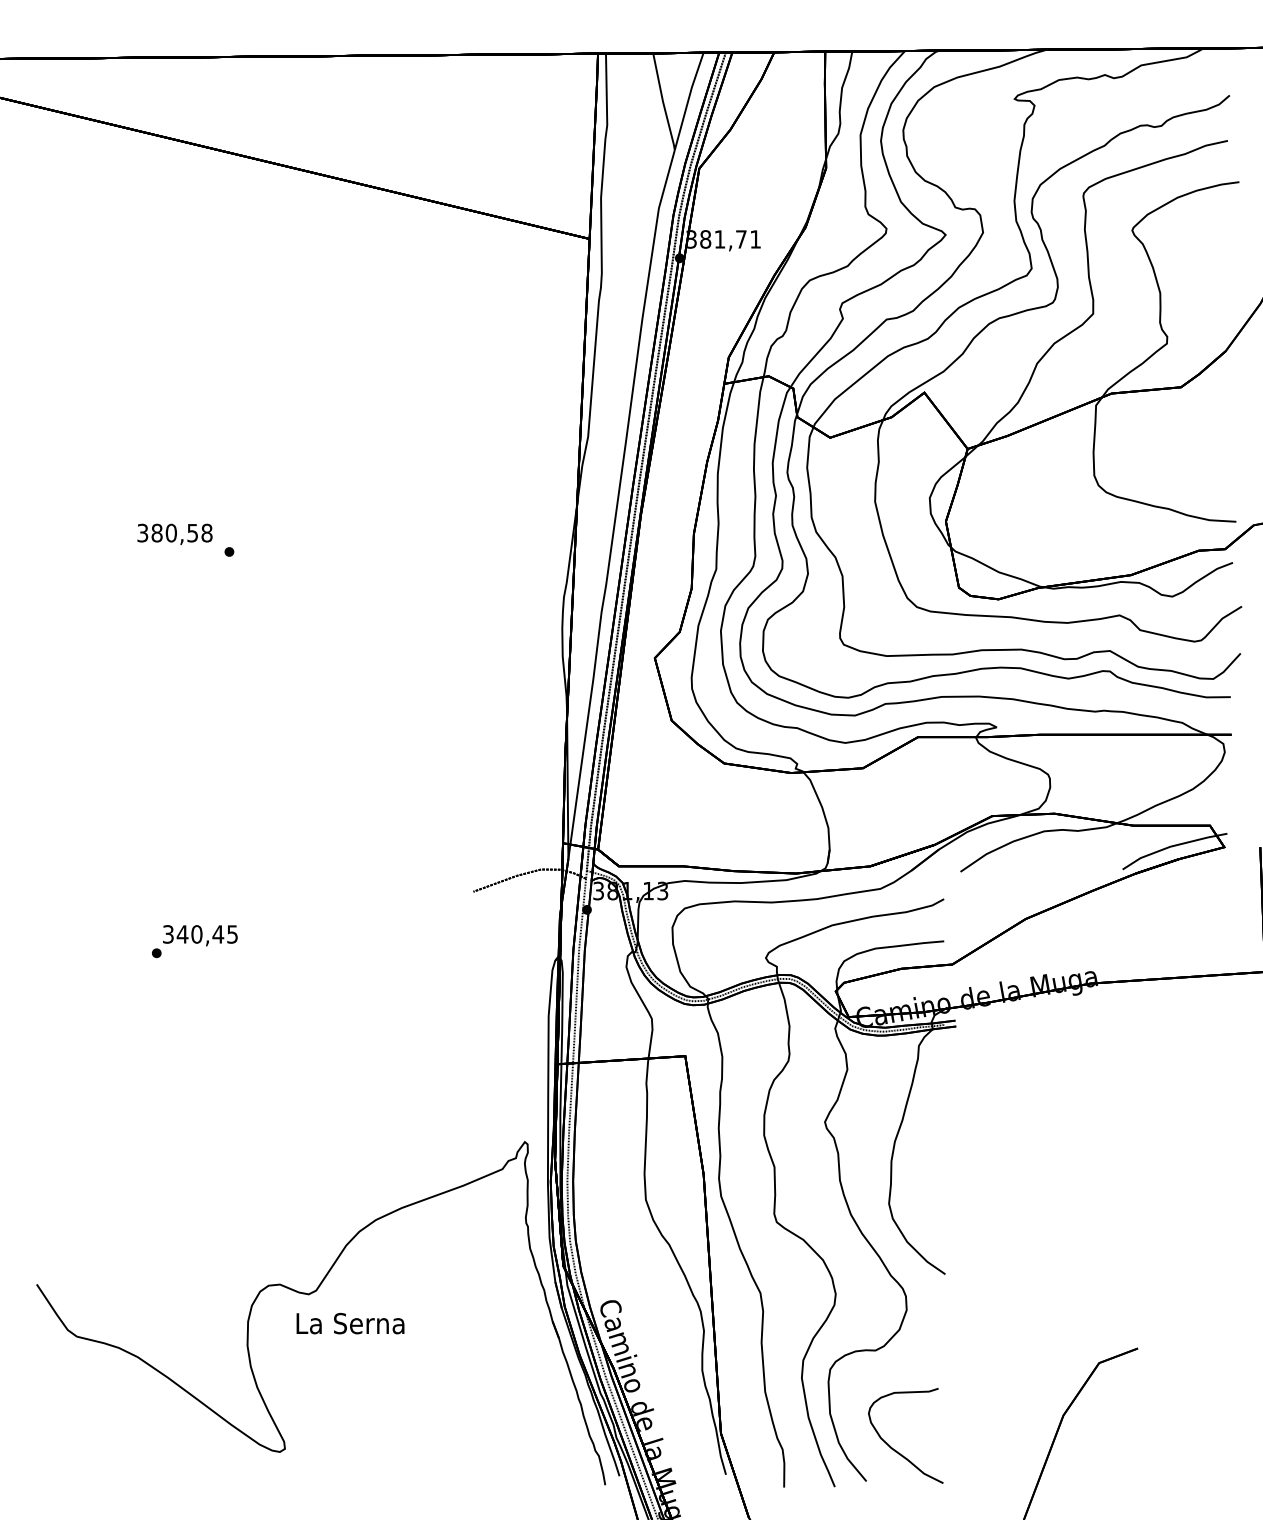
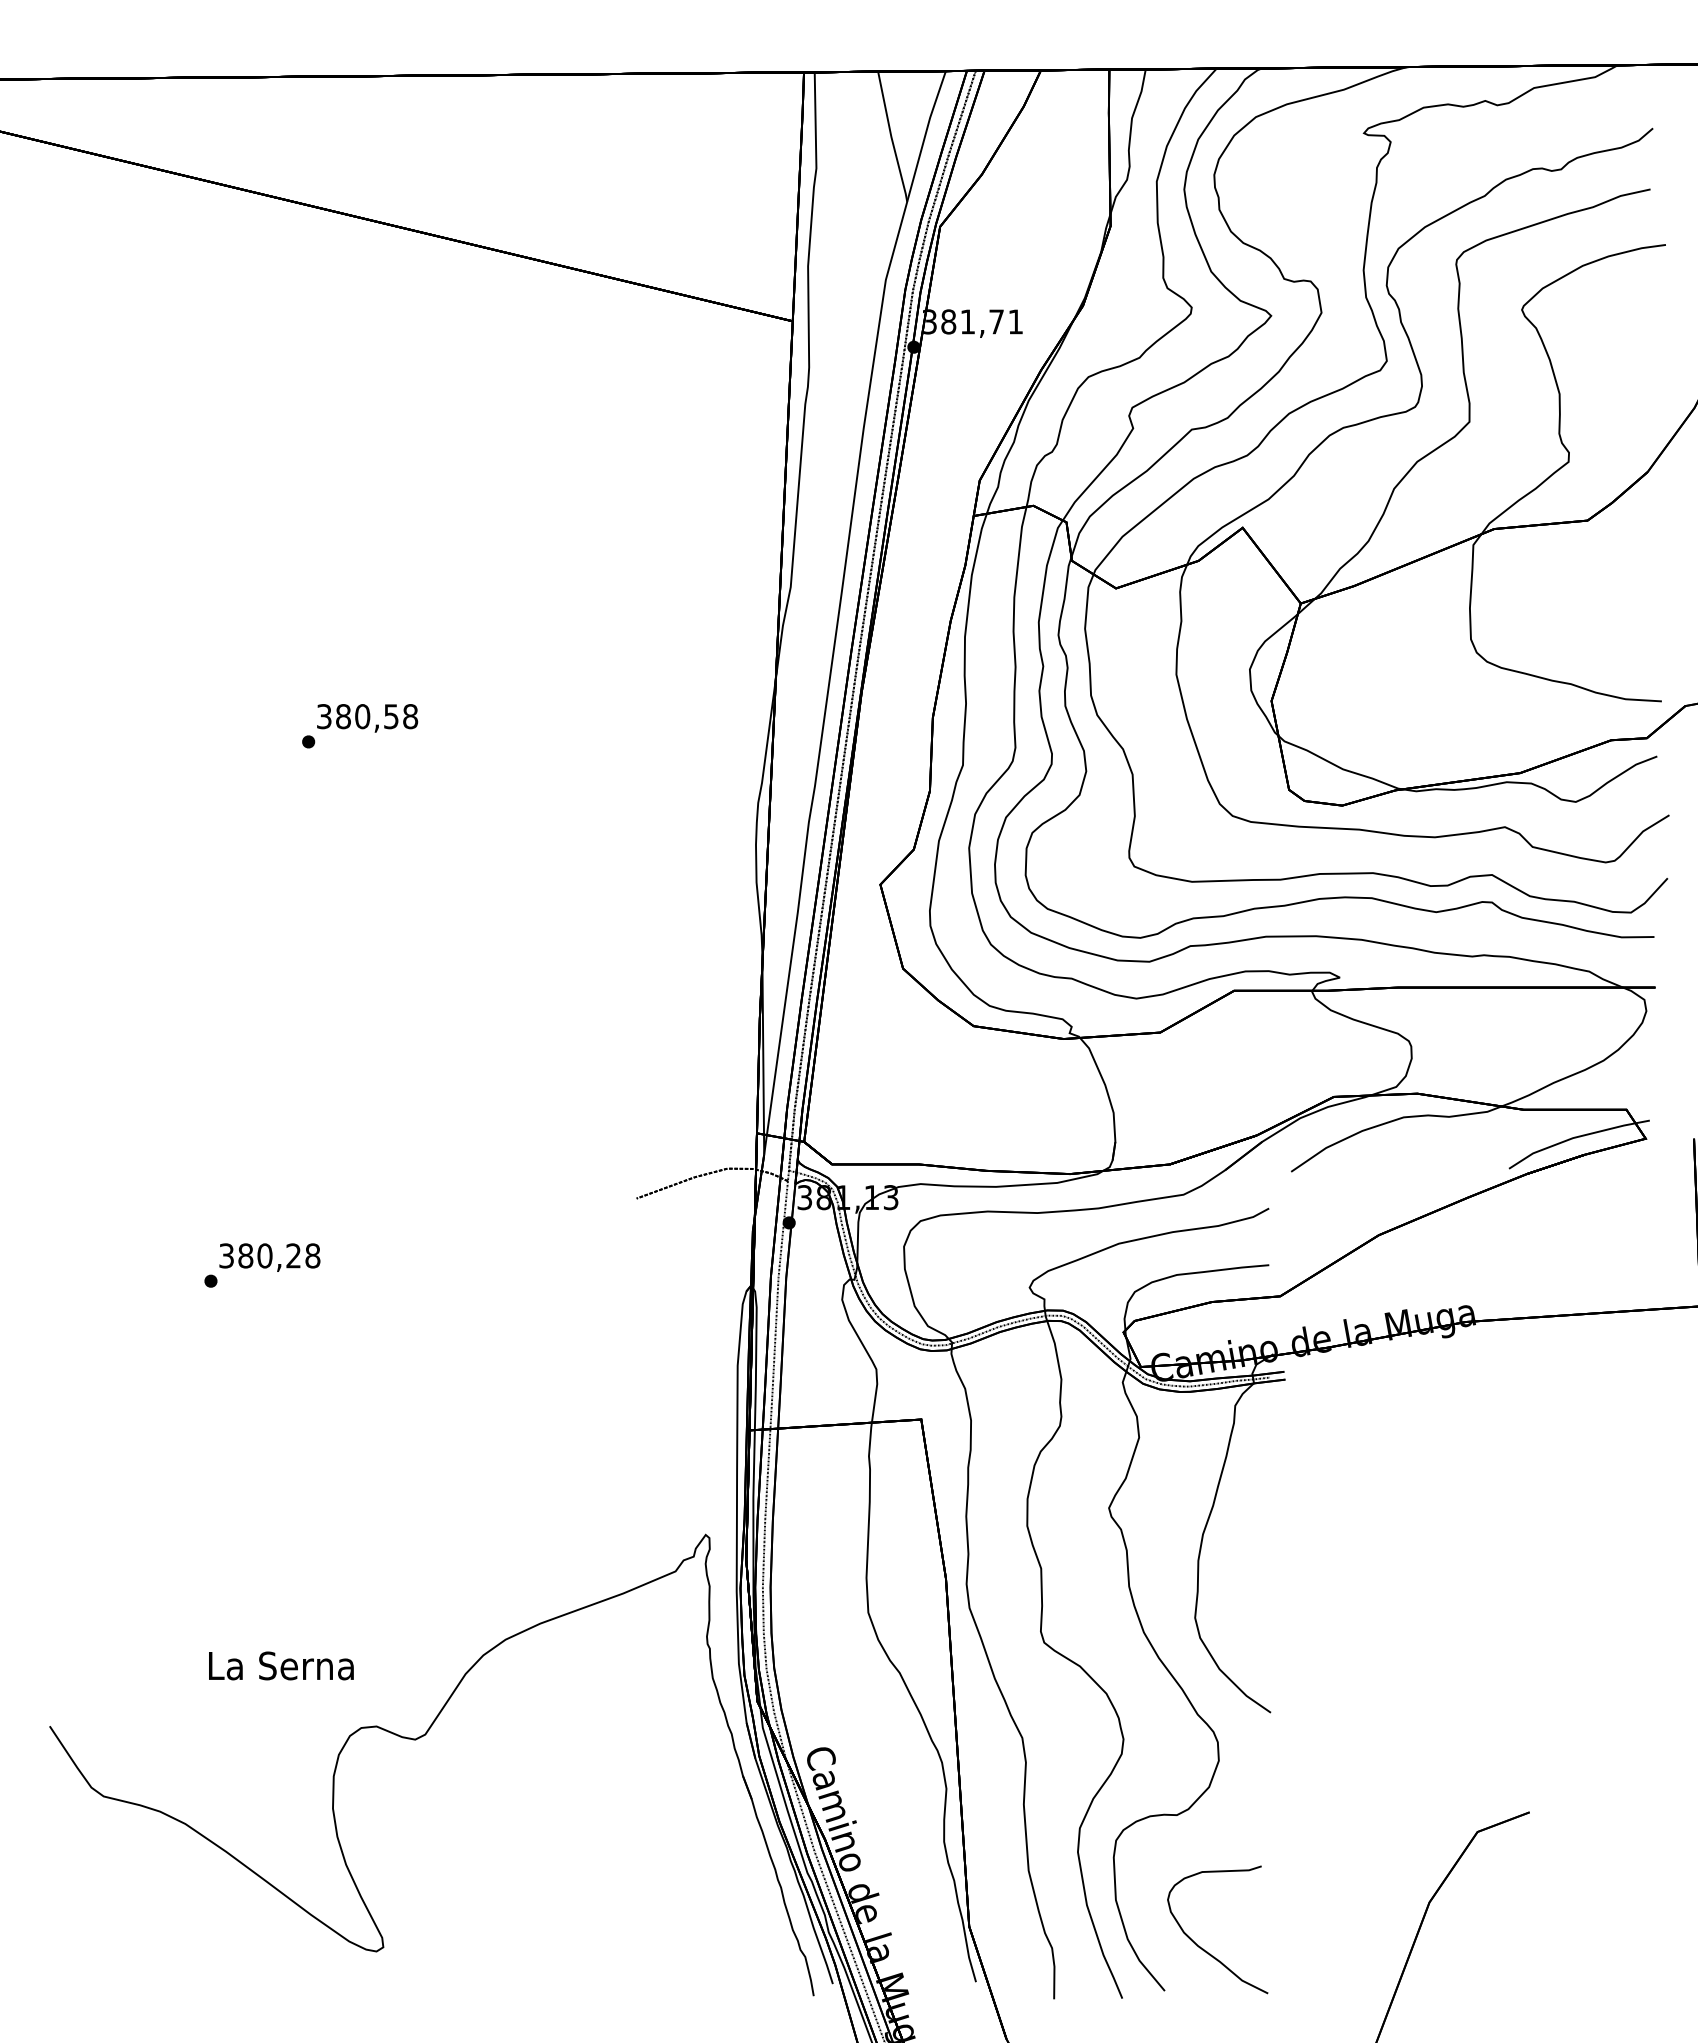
text: (174, 534) -> (367, 718), moved
text: (206, 934) -> (278, 1255), 340,45 -> 380,28
text: (350, 1323) -> (281, 1665), moved

